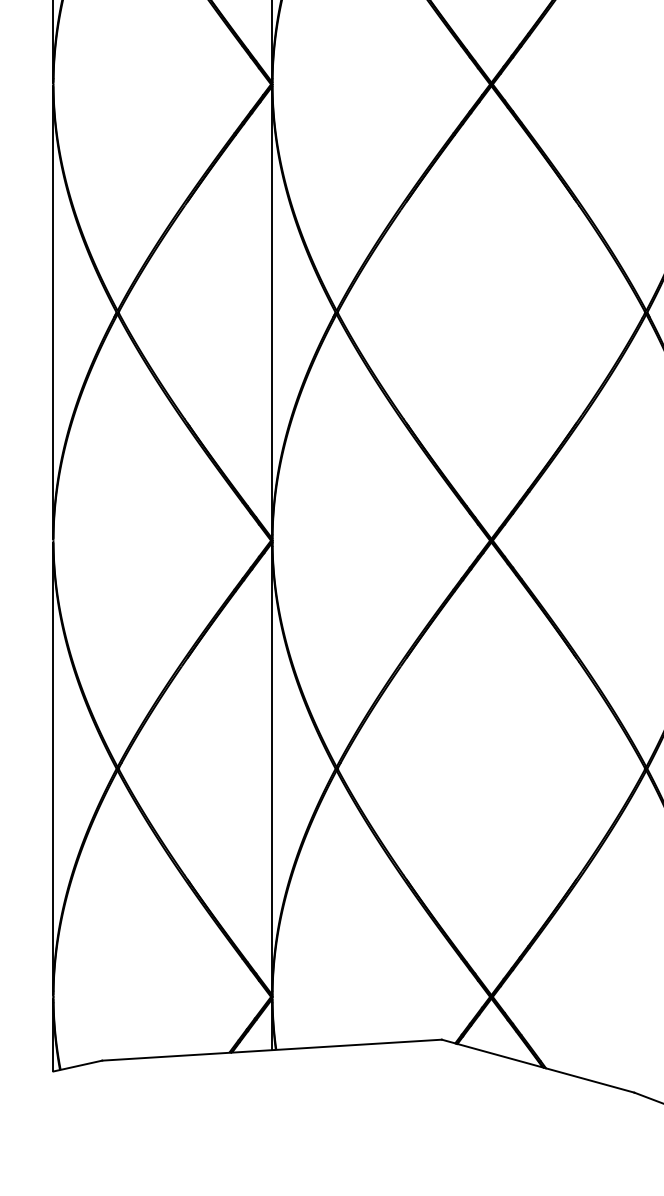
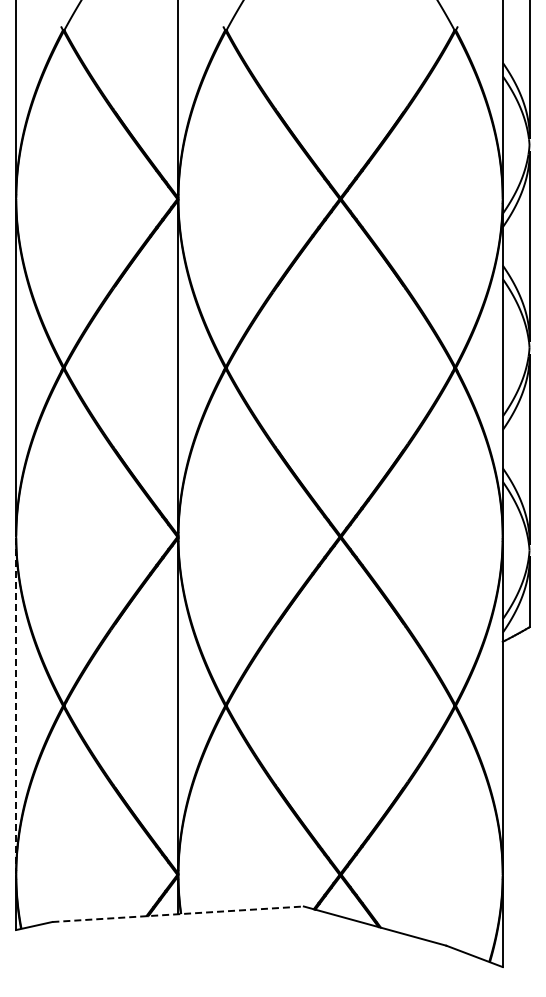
line: (53, 768) -> (16, 705), solid -> dashed
line: (272, 1050) -> (178, 914), solid -> dashed

